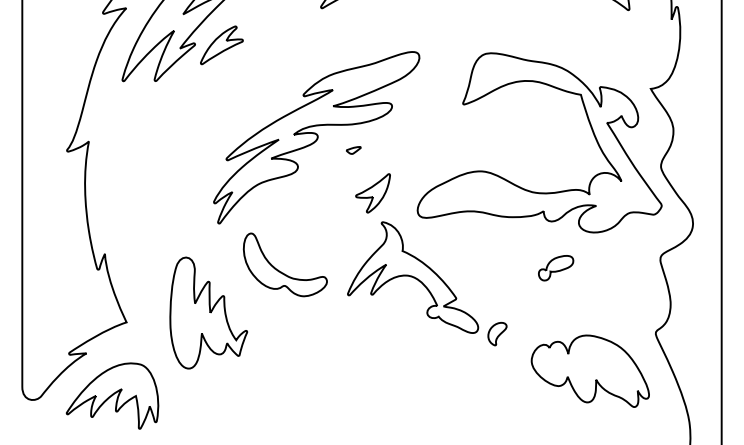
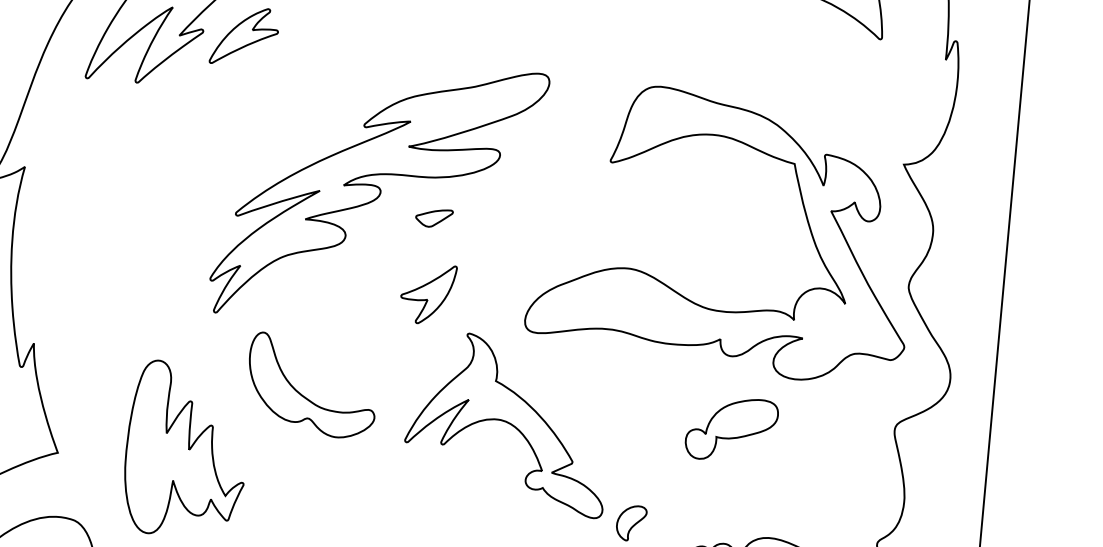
part: (353, 150) -> (434, 218), size x1.67
part: (372, 193) -> (427, 294), moved
part: (555, 267) -> (730, 428), size x1.67

